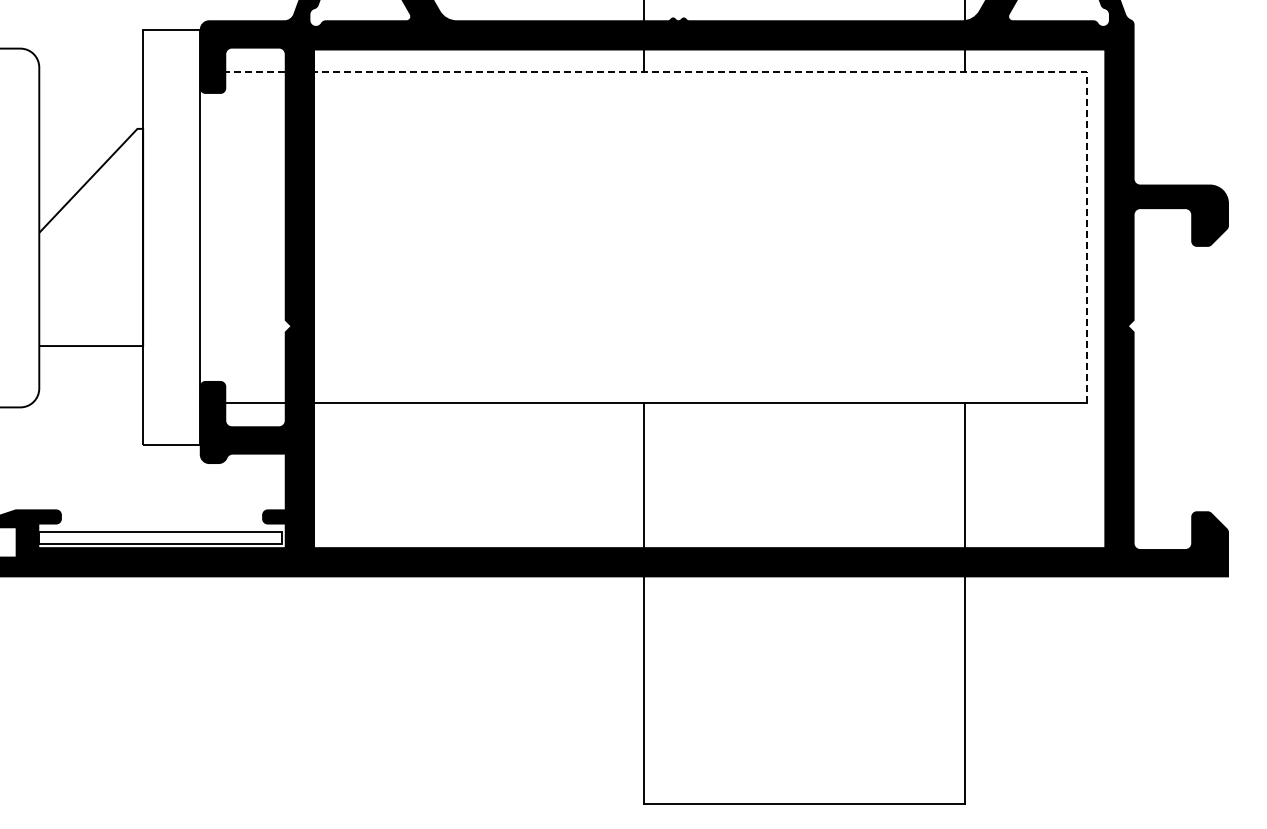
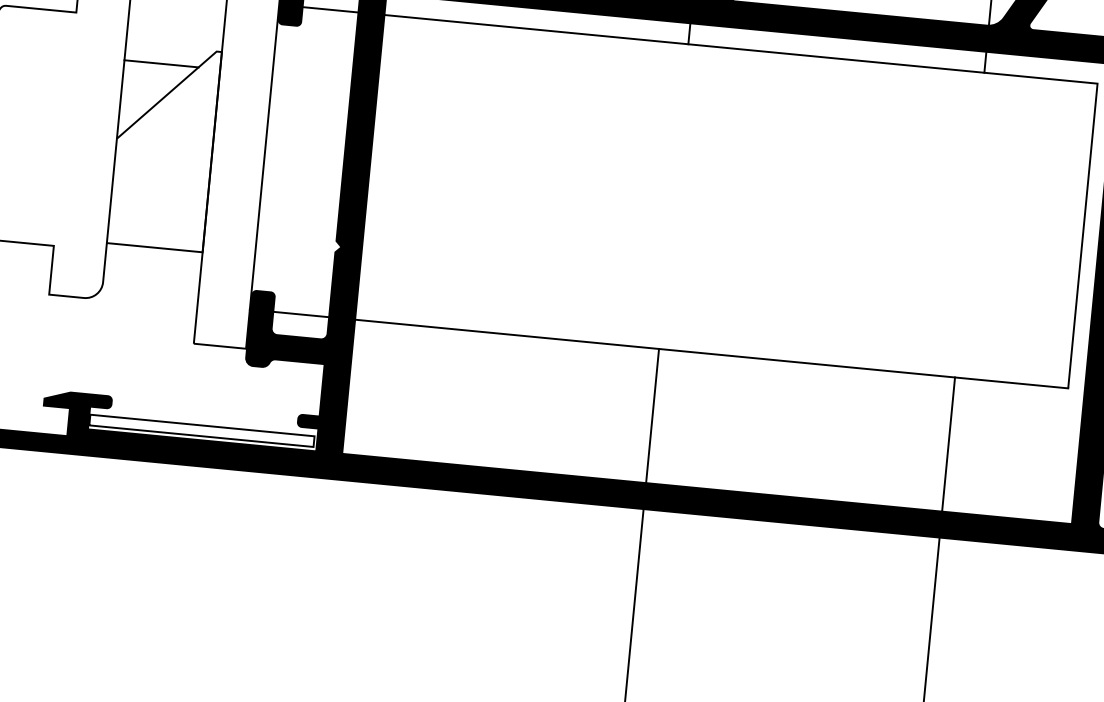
line: (809, 72) -> (841, 59), dashed -> solid
line: (79, 147) -> (161, 63), added

